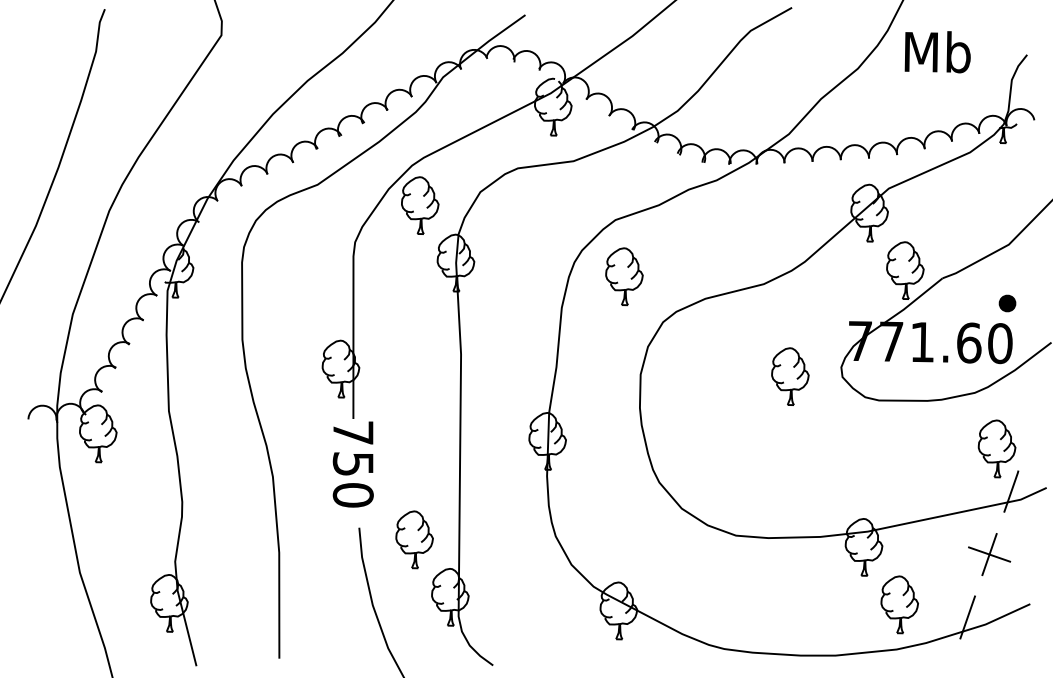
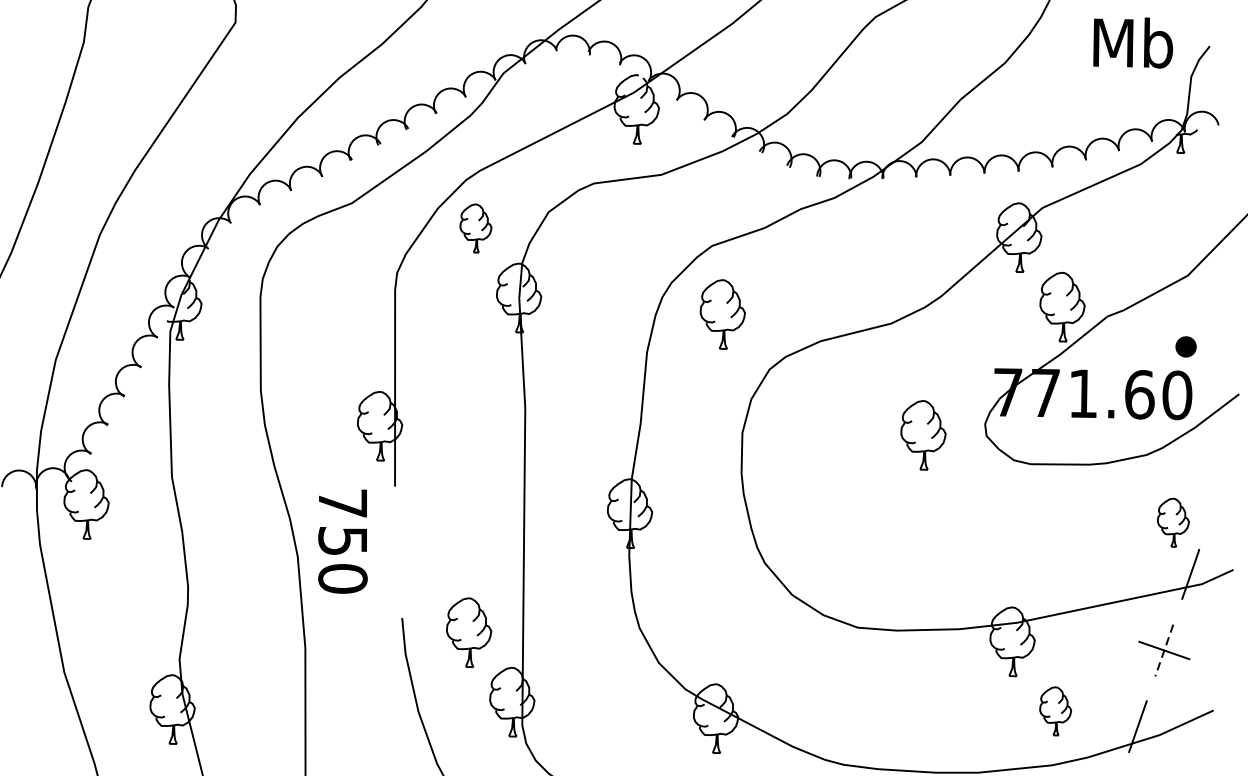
text: (937, 52) -> (1132, 43), moved
part: (420, 205) -> (476, 228), size x0.7
part: (996, 448) -> (1172, 522), size x0.7
text: (352, 464) -> (341, 541), moved
line: (989, 554) -> (1164, 650), solid -> dashed
part: (899, 604) -> (1055, 710), size x0.7

